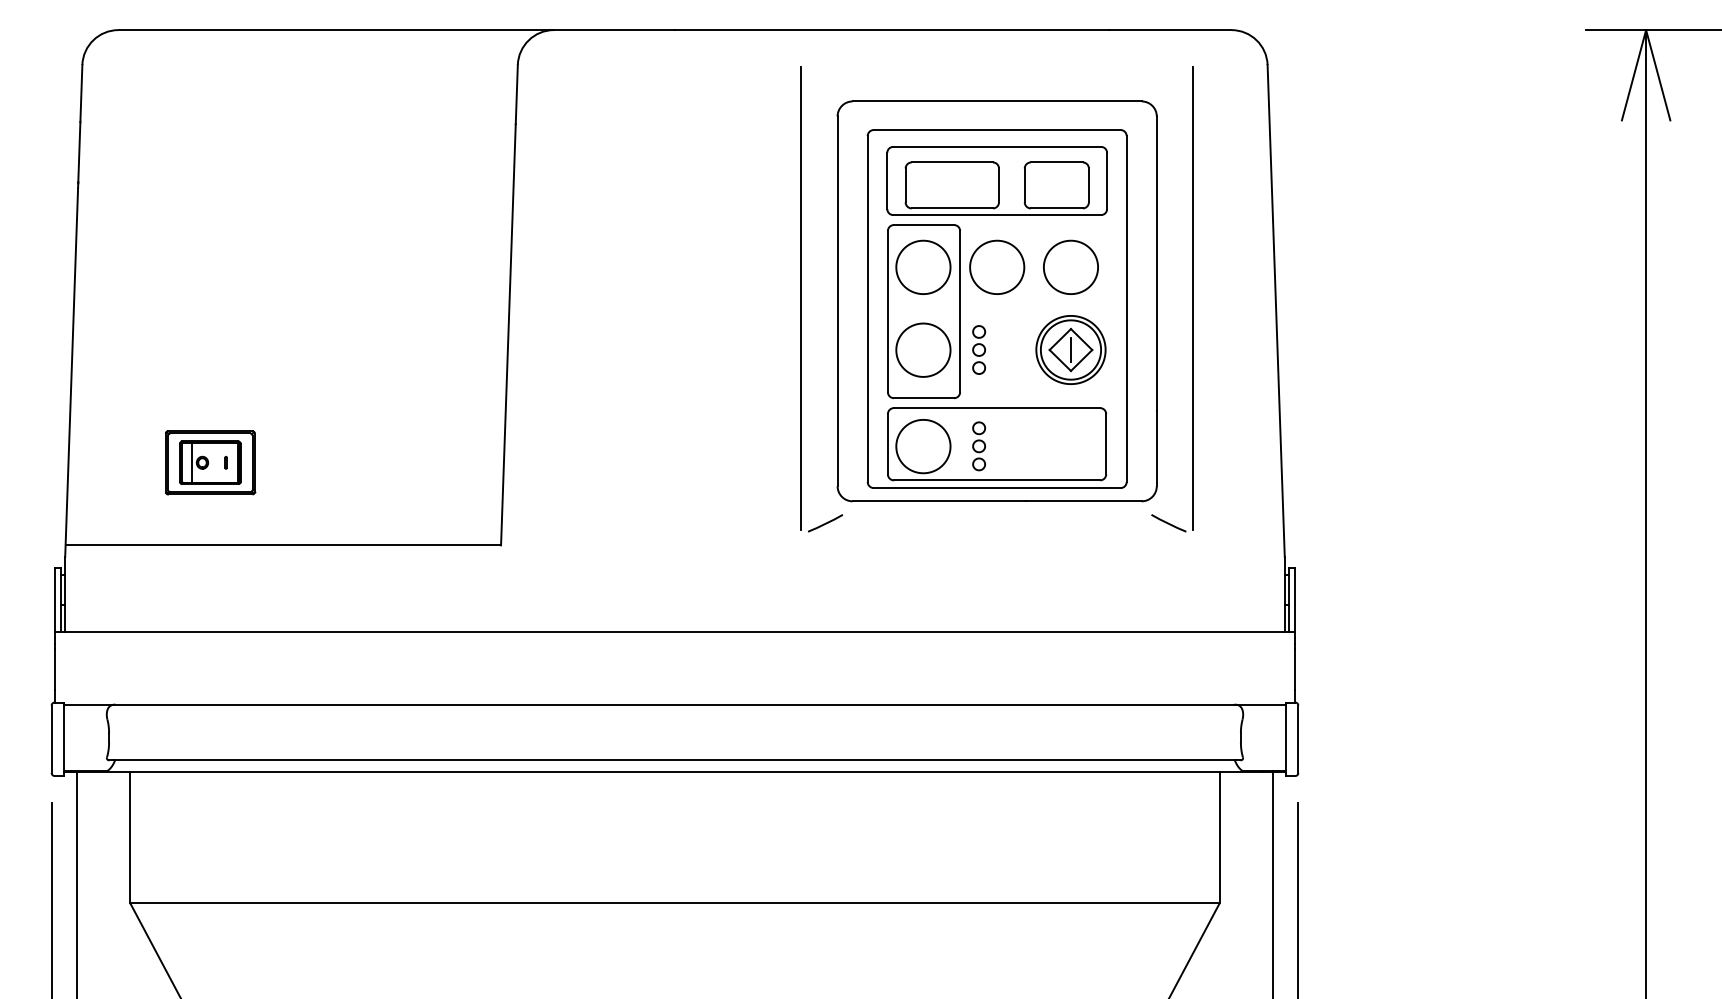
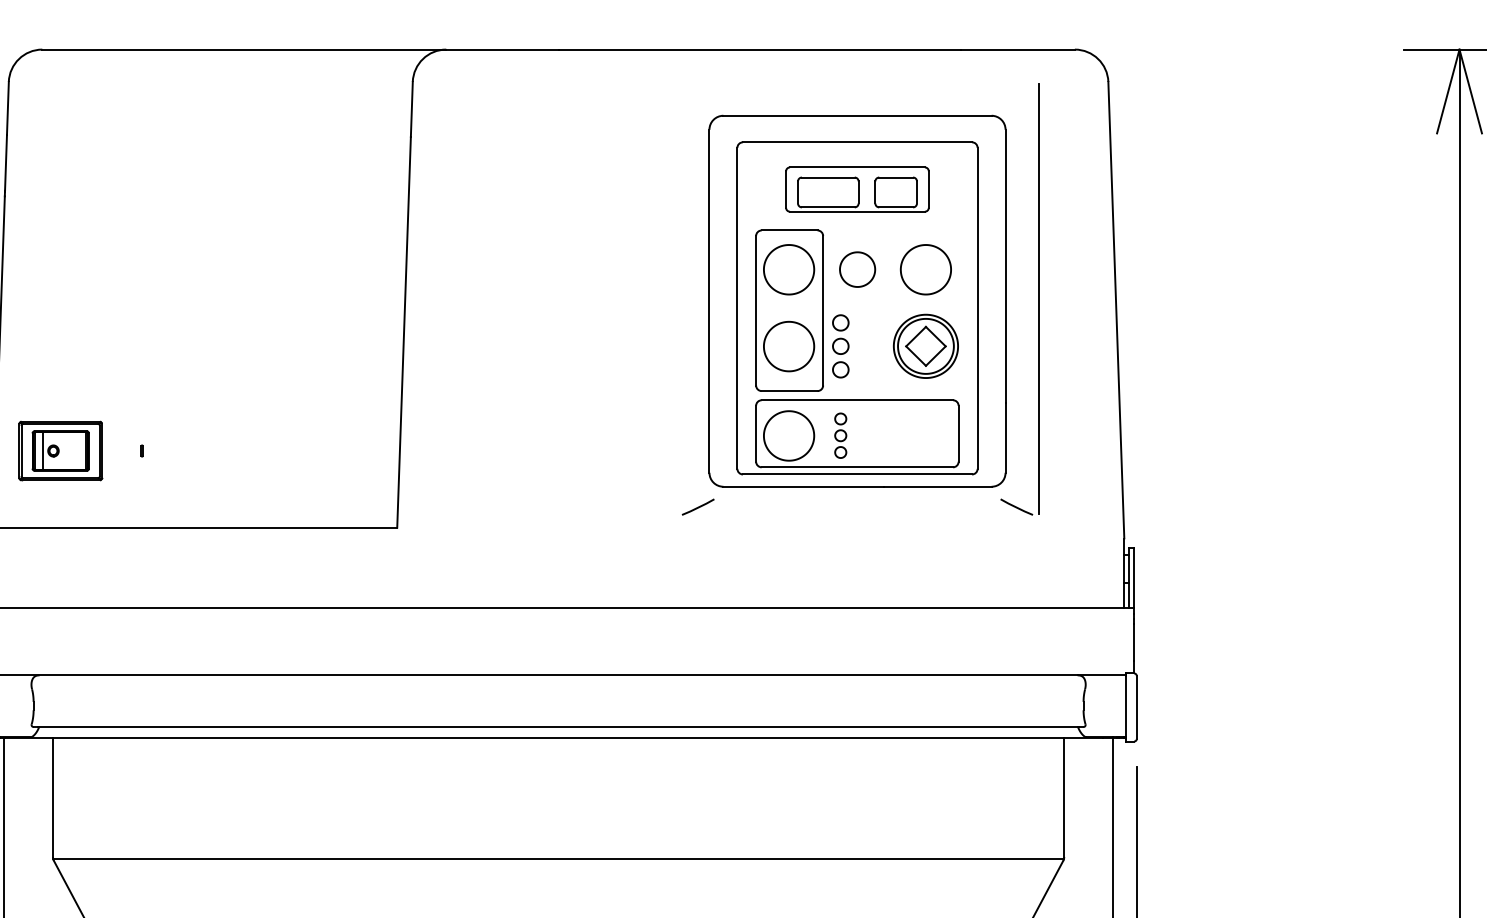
part: (996, 180) -> (856, 189), size x0.7
part: (997, 266) -> (857, 268), size x0.7
line: (801, 298) -> (675, 298), removed
part: (978, 349) -> (840, 345), size x1.4
line: (1070, 349) -> (925, 345), removed
part: (210, 462) -> (60, 450), moved

